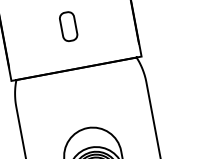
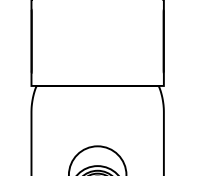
part: (68, 26) -> (97, 42), removed

